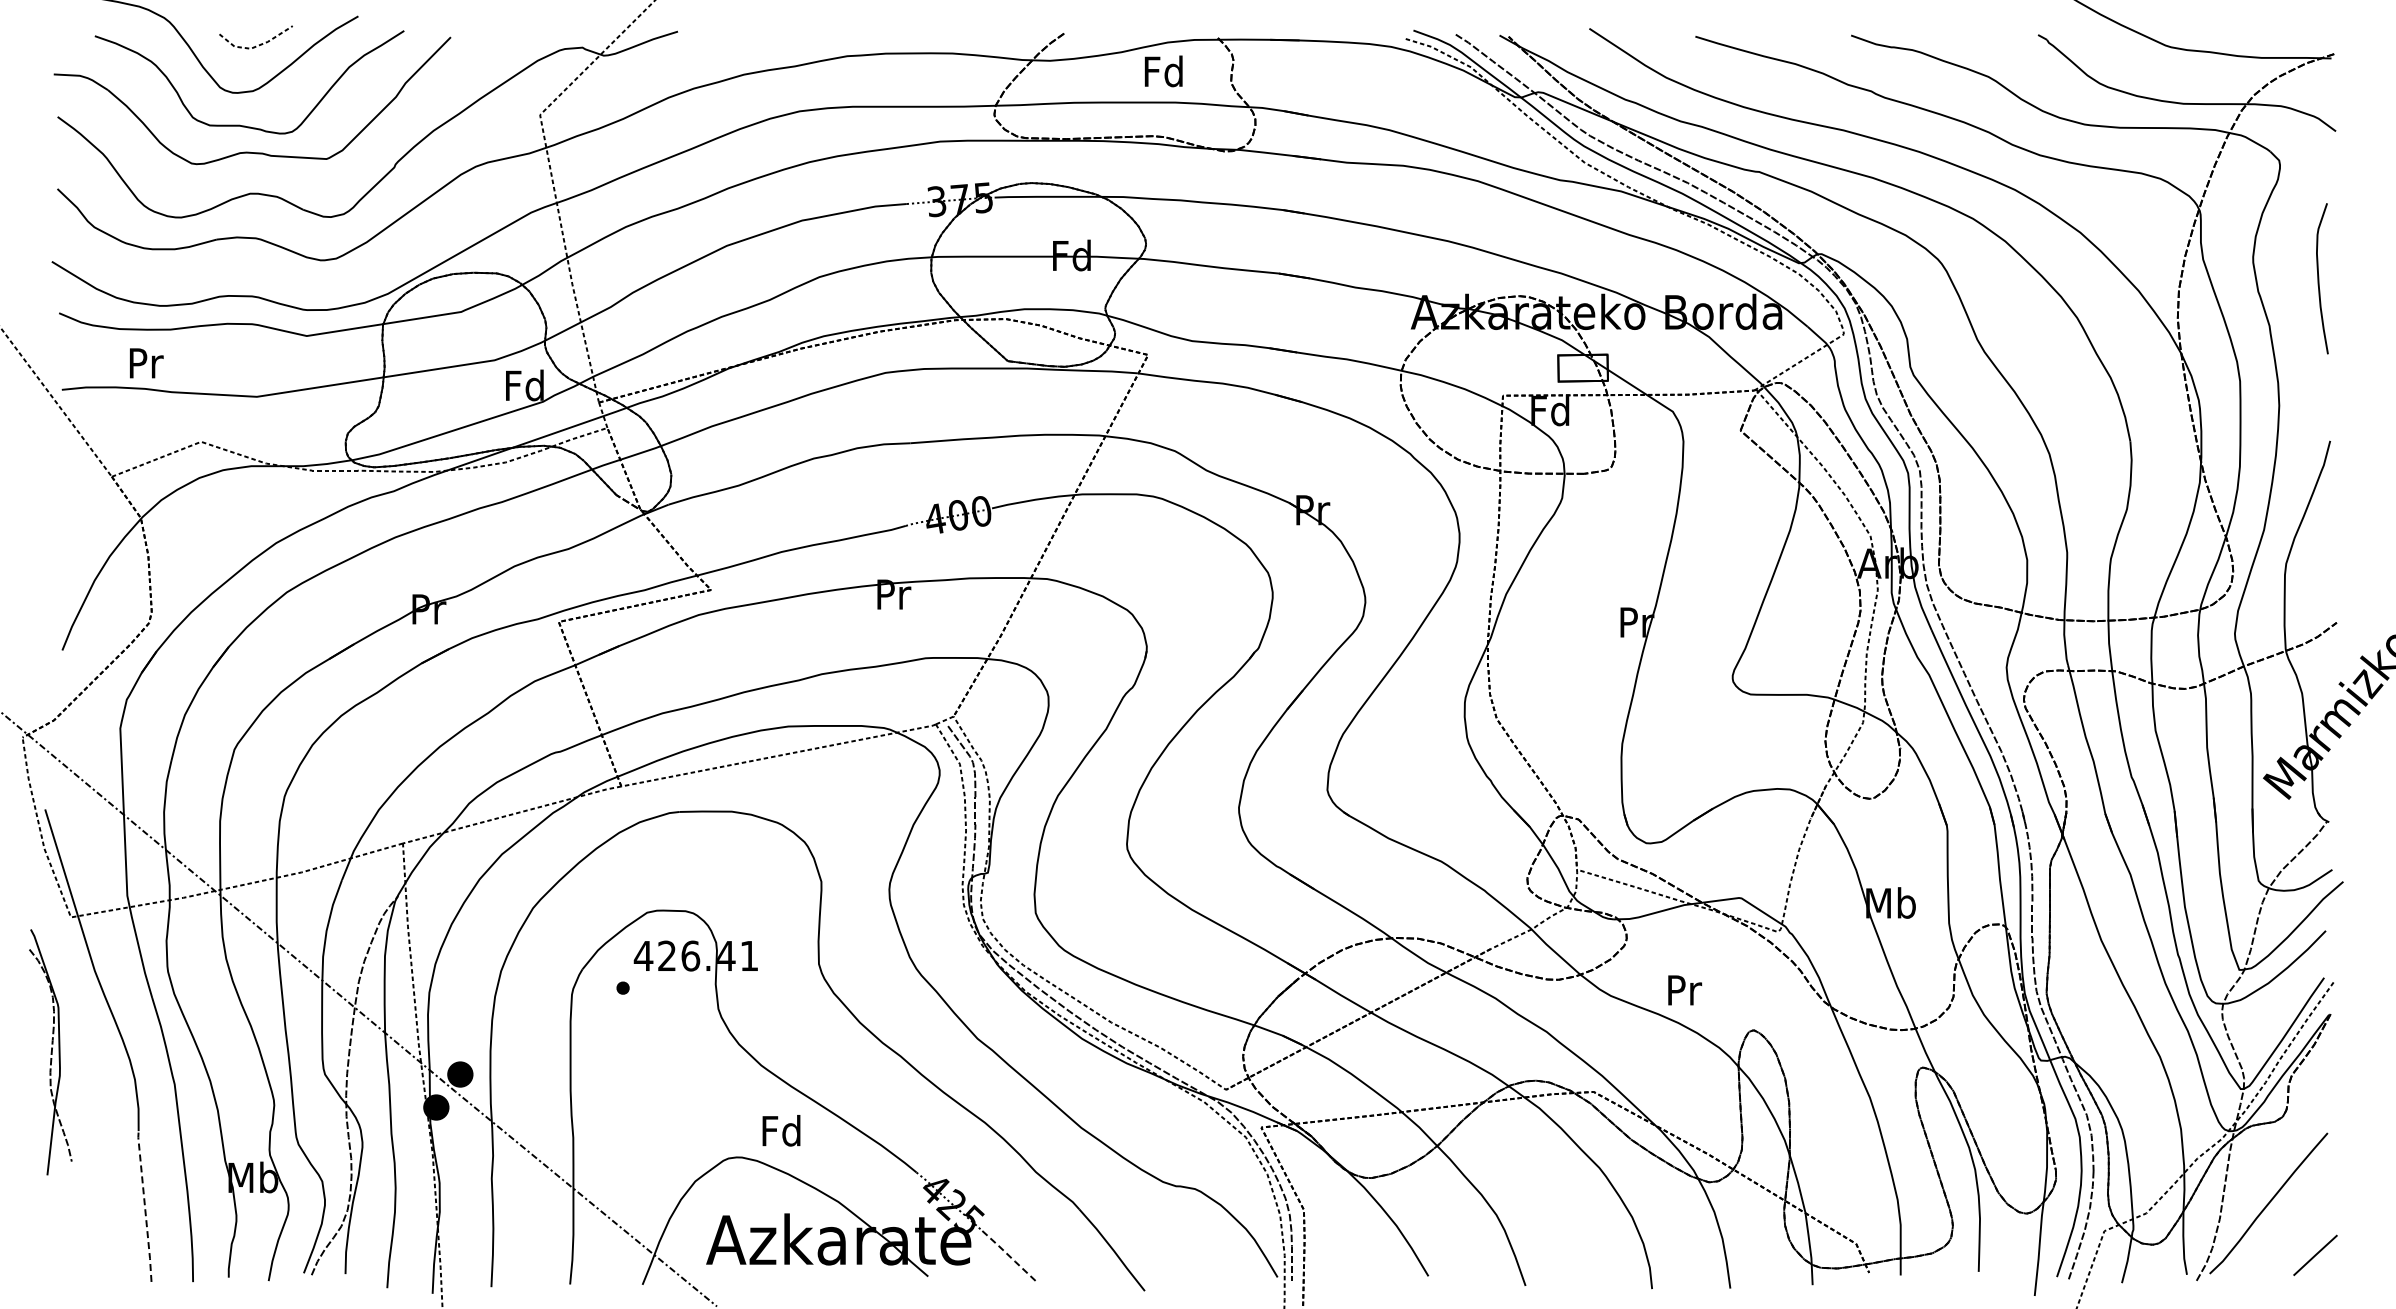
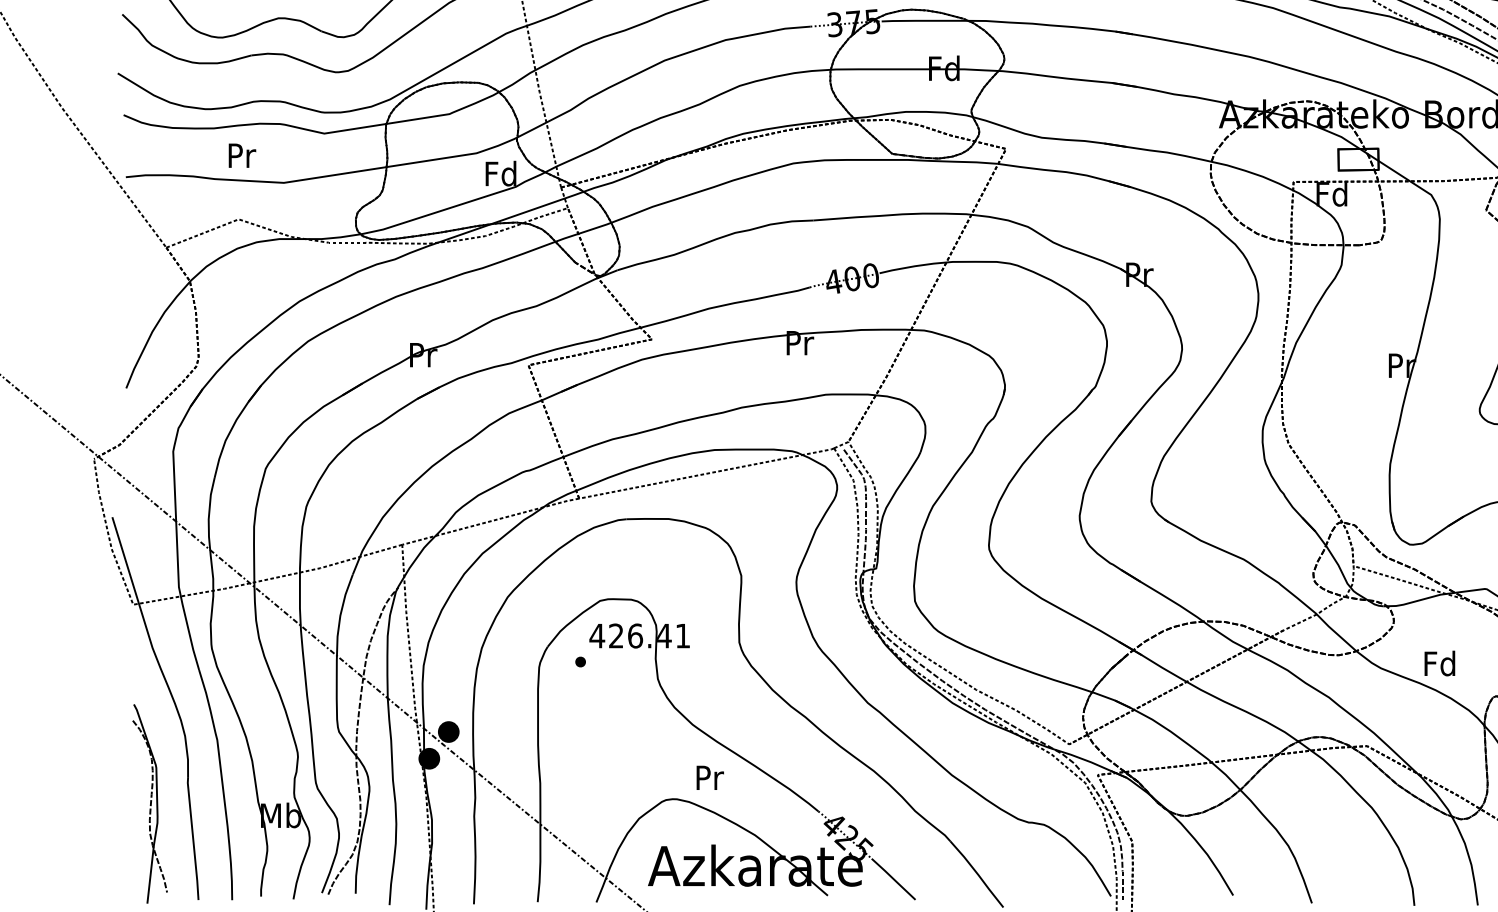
text: (146, 363) -> (242, 155), moved
text: (1683, 989) -> (1439, 663), Pr -> Fd
part: (50, 1052) -> (149, 804), moved
text: (781, 1130) -> (708, 777), Fd -> Pr
line: (144, 1205) -> (192, 838), dashed -> solid
line: (1009, 1256) -> (893, 879), dashed -> solid

